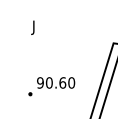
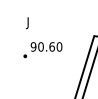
part: (51, 87) -> (42, 50), moved

